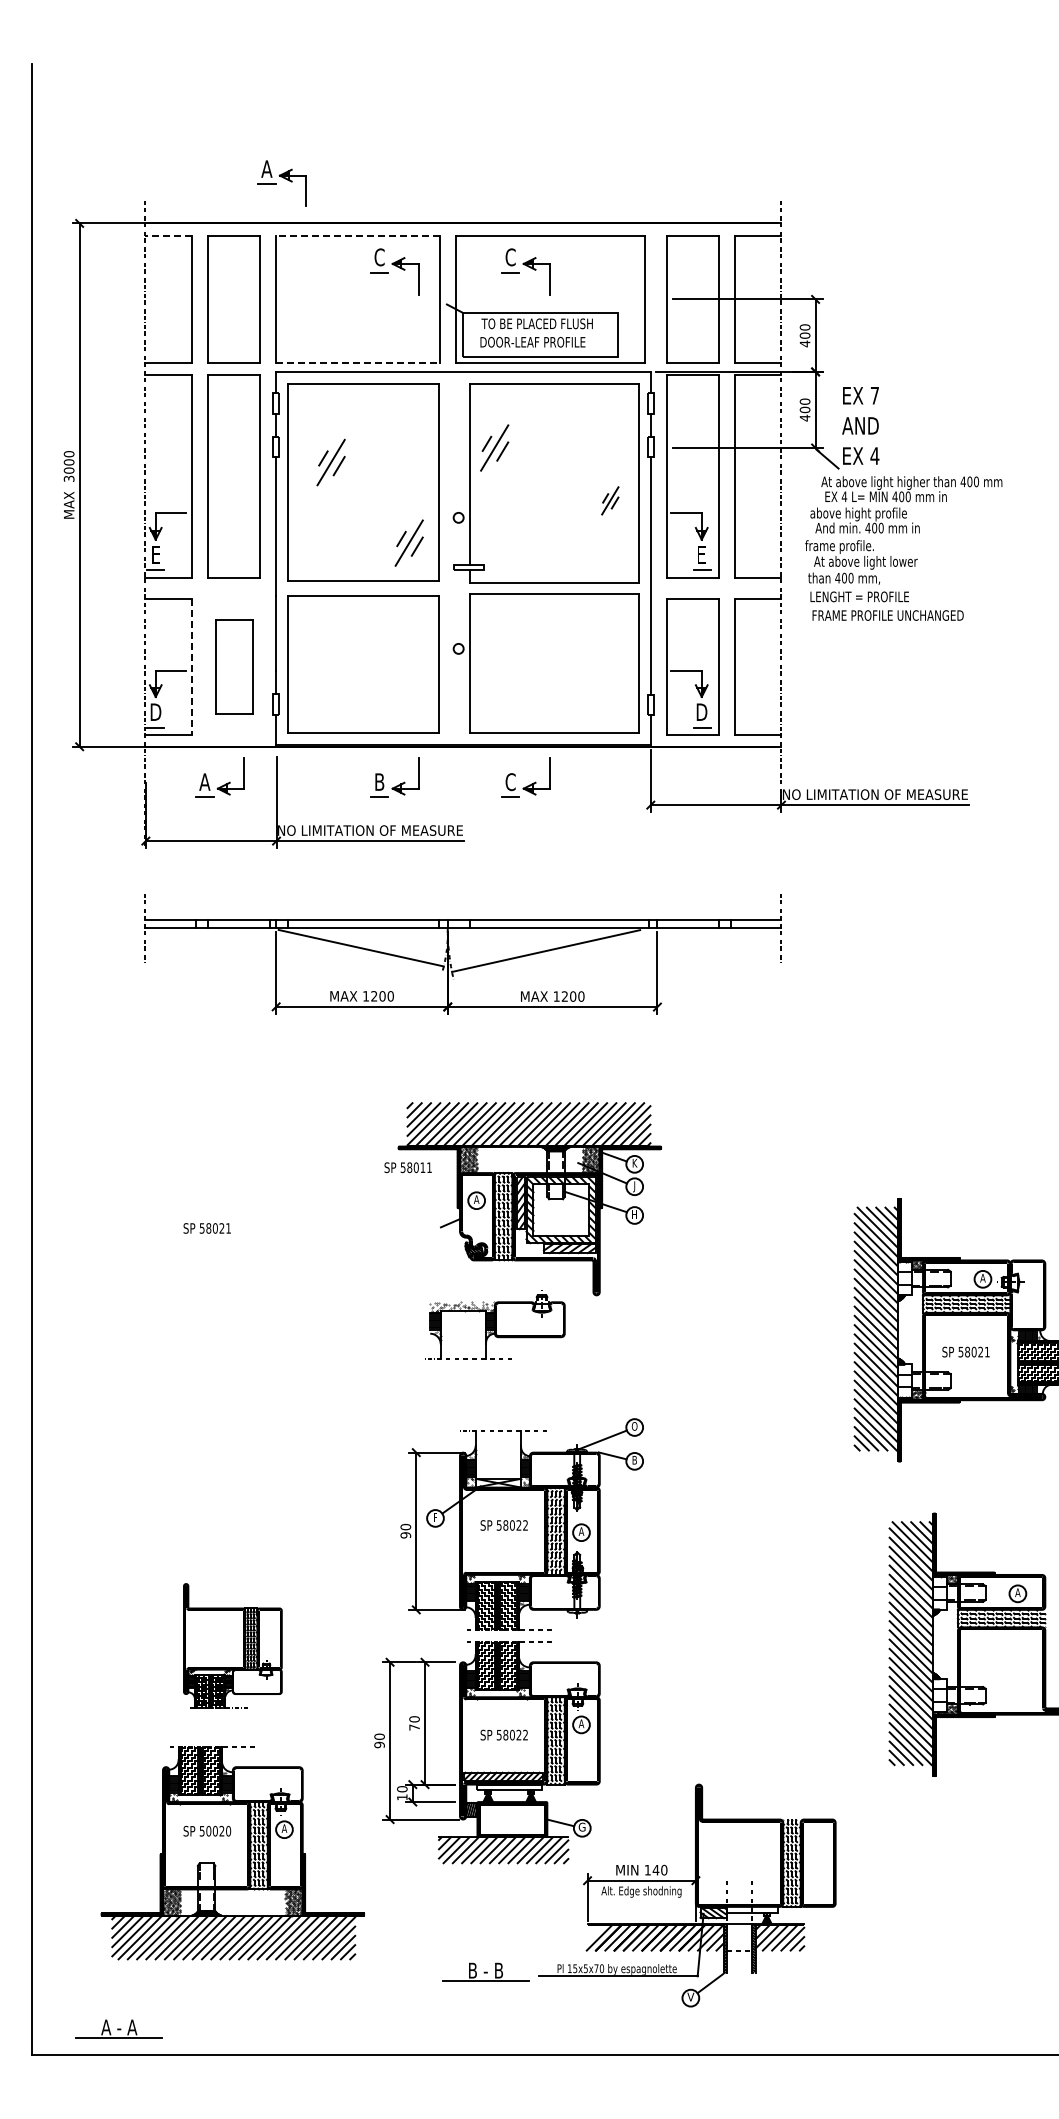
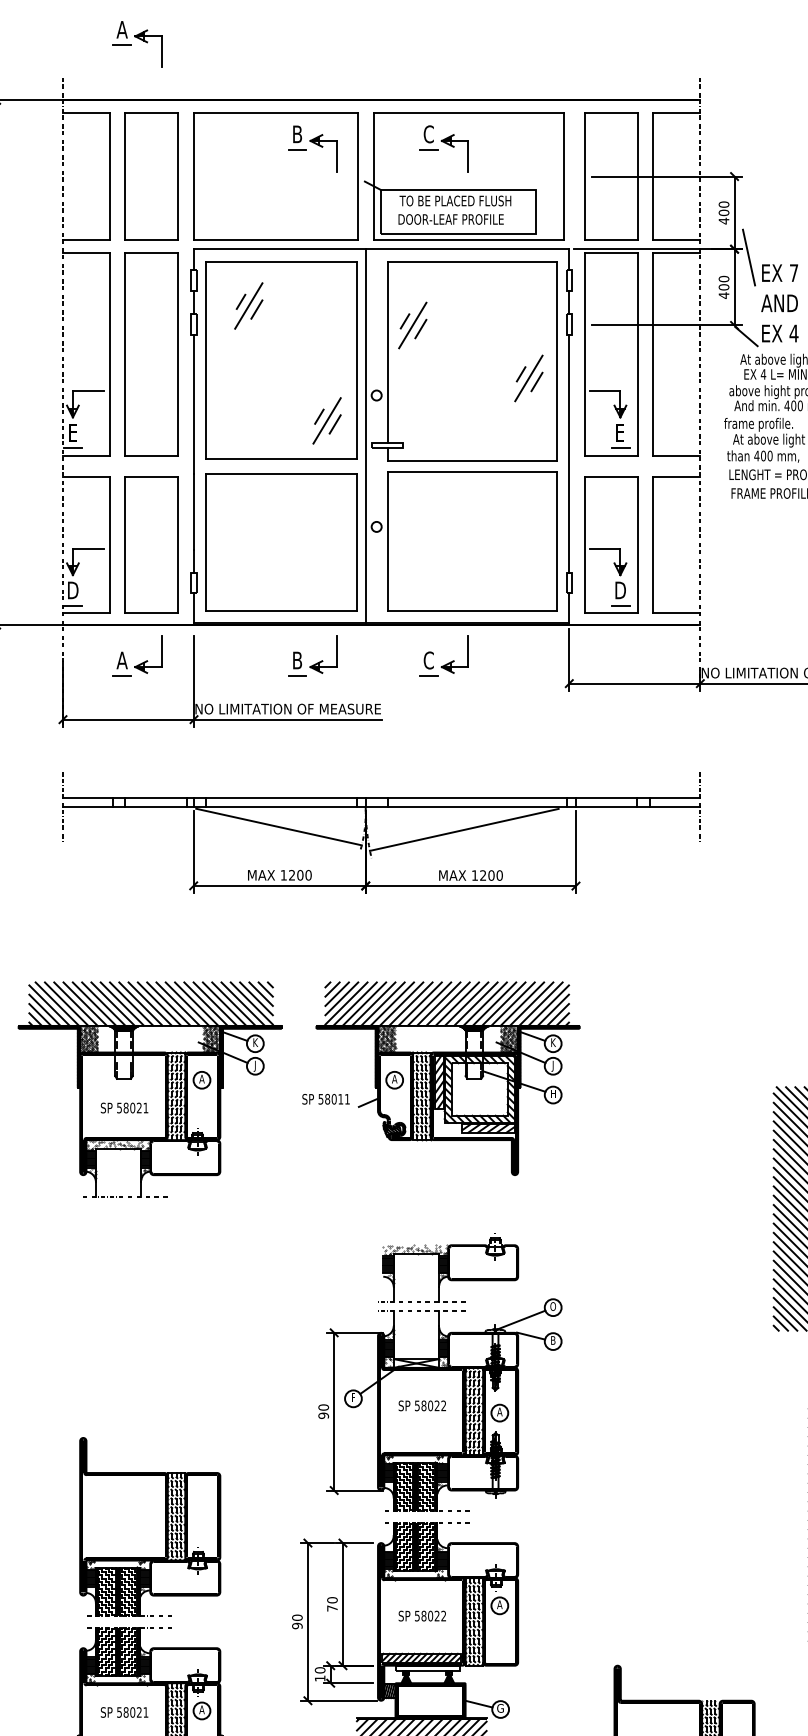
part: (281, 183) -> (136, 44), moved
line: (168, 235) -> (85, 112), dashed -> solid
line: (358, 235) -> (276, 112), dashed -> solid
text: (379, 257) -> (297, 134), C -> B
line: (358, 363) -> (276, 240), dashed -> solid
line: (829, 380) -> (748, 257), added
part: (330, 462) -> (248, 305), moved
part: (609, 500) -> (527, 378), size x1.67
line: (447, 557) -> (365, 435), added
line: (192, 666) -> (109, 544), dashed -> solid
part: (233, 666) -> (150, 544), size x1.43
text: (407, 1167) -> (325, 1099), moved
part: (232, 1209) -> (149, 1089), added
part: (495, 1324) -> (448, 1267), moved
part: (232, 1645) -> (149, 1526), size x1.43
text: (218, 1830) -> (135, 1711), 50020 -> 58021

